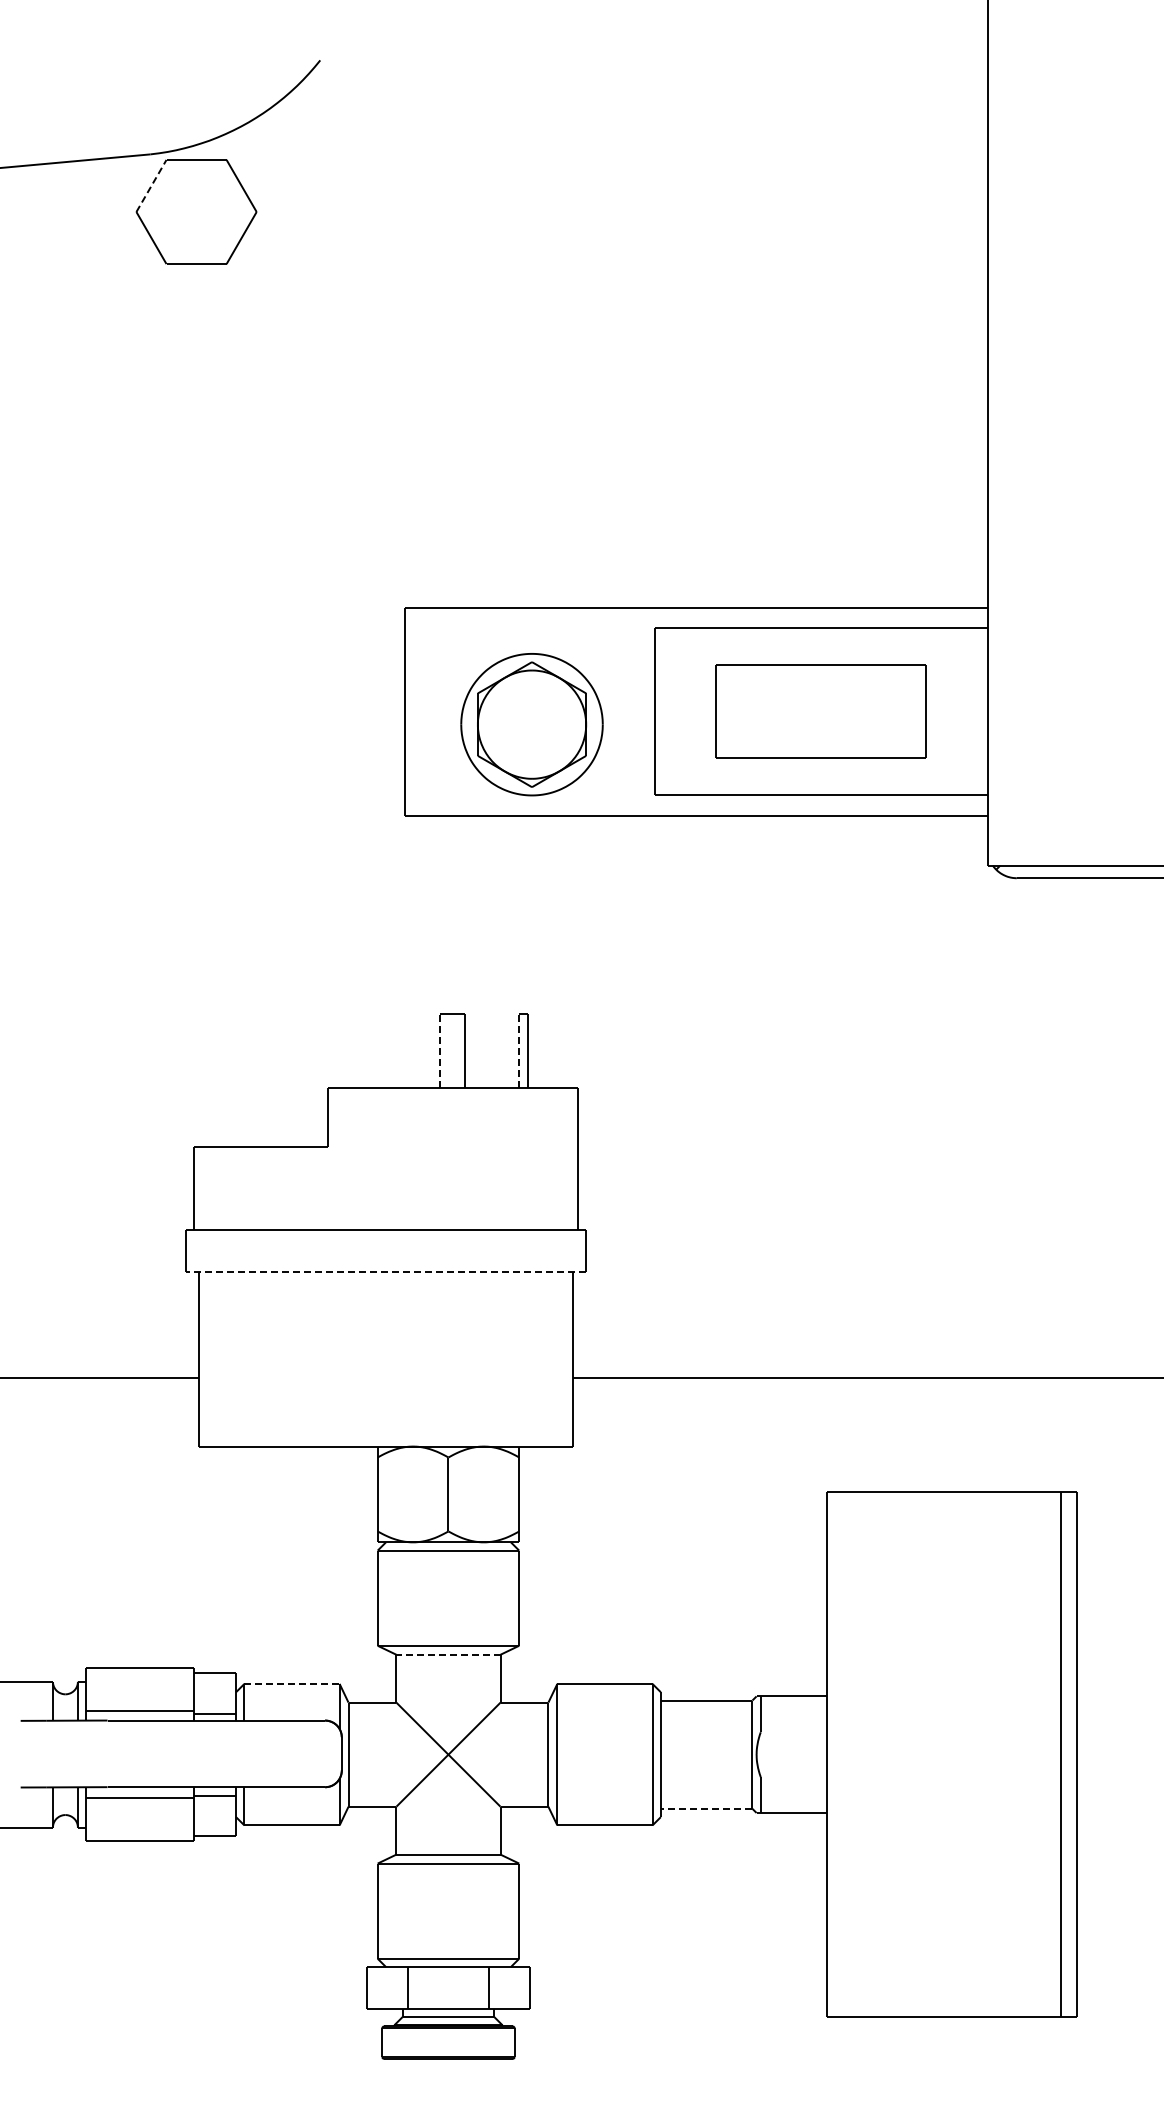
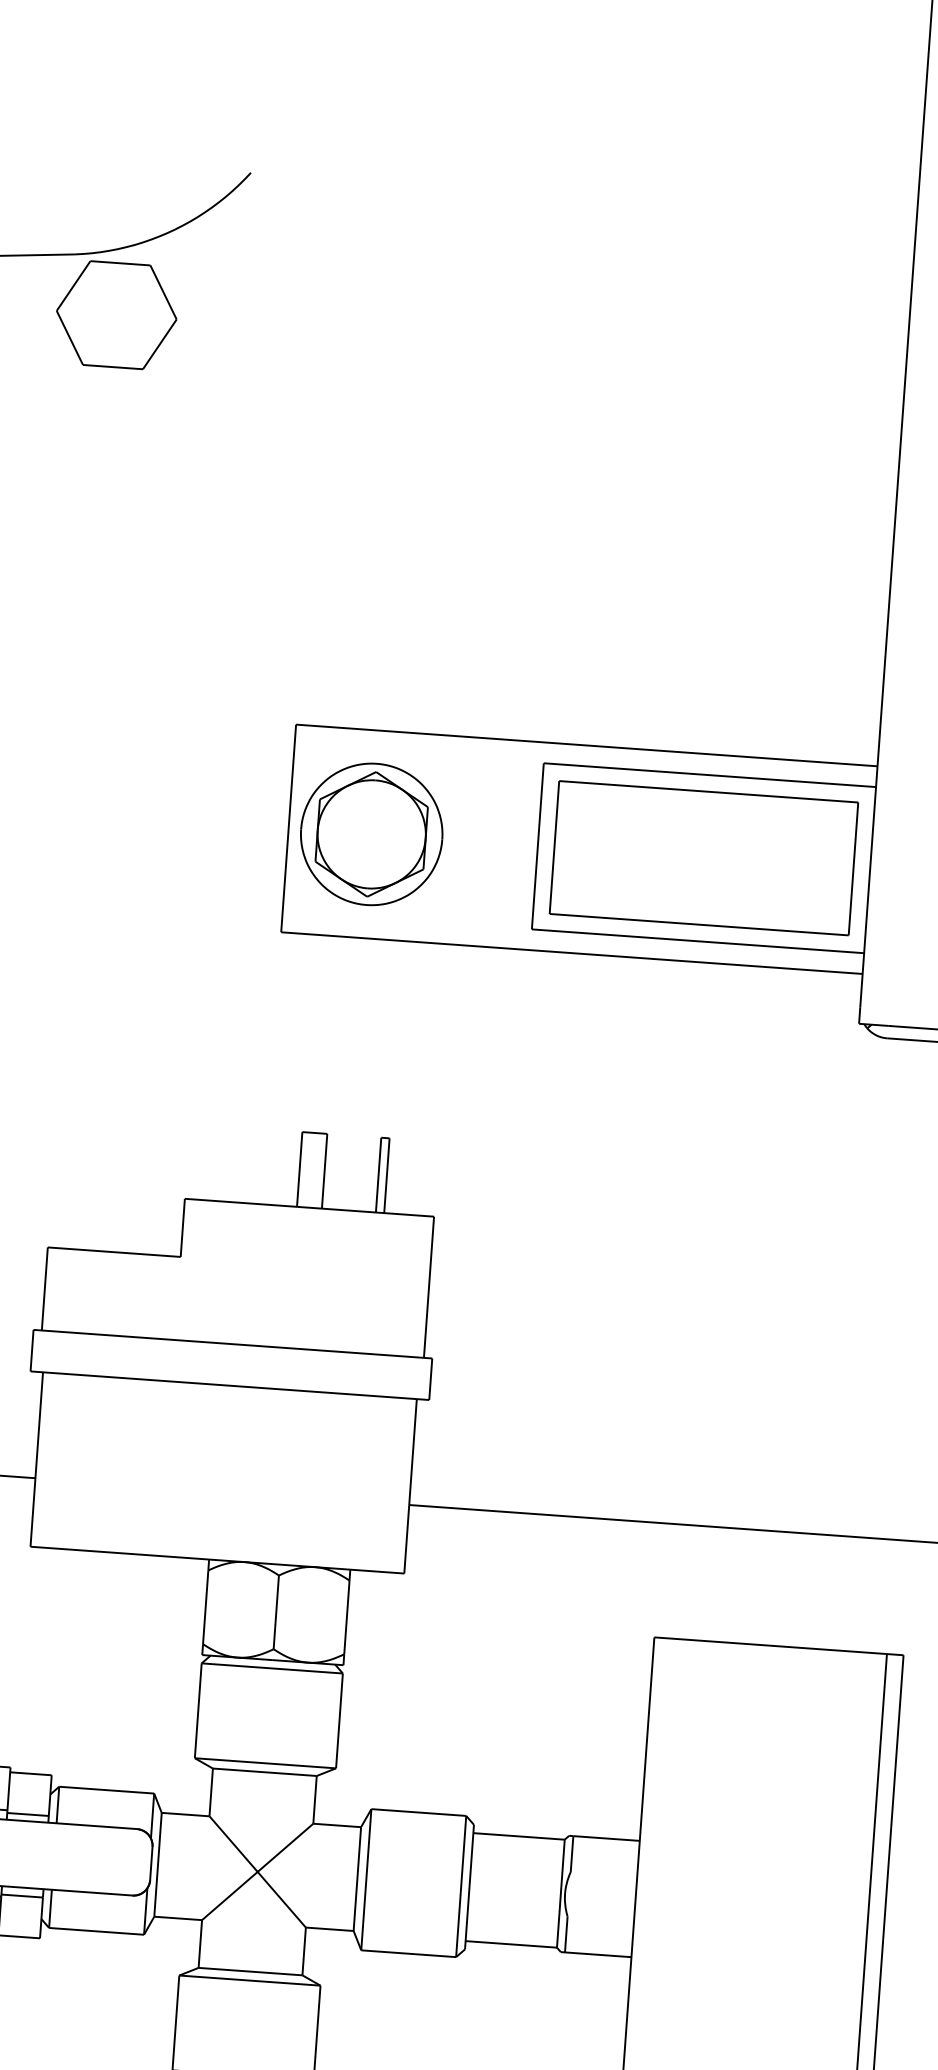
line: (151, 185) -> (73, 285), dashed -> solid
part: (820, 711) -> (703, 858), size x1.43
part: (531, 724) -> (371, 834), moved
line: (440, 1050) -> (300, 1168), dashed -> solid
line: (519, 1050) -> (378, 1174), dashed -> solid
line: (386, 1271) -> (230, 1385), dashed -> solid
line: (447, 1654) -> (263, 1771), dashed -> solid
line: (292, 1683) -> (107, 1789), dashed -> solid
line: (706, 1808) -> (511, 1944), dashed -> solid

